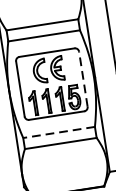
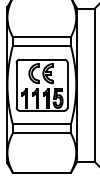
line: (83, 78) -> (67, 84), dashed -> solid
line: (58, 132) -> (41, 124), dashed -> solid

